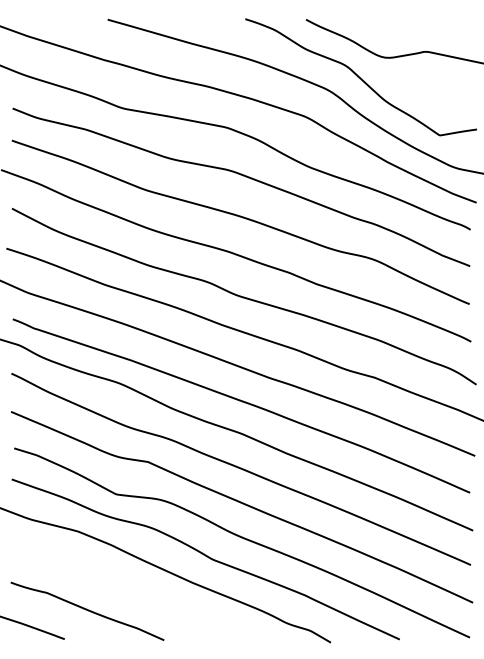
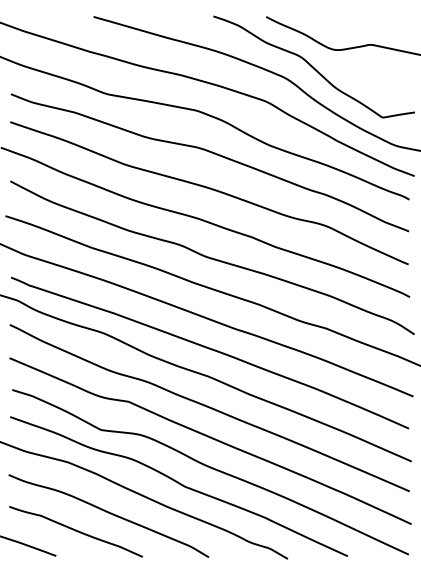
curve: (127, 591) -> (110, 514), added

